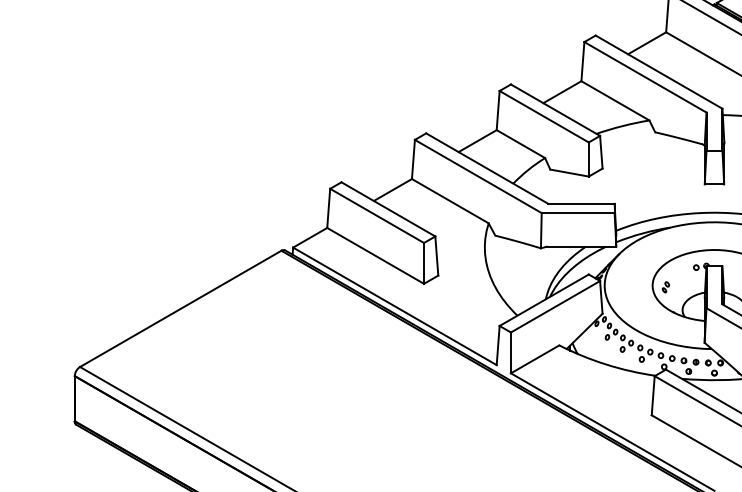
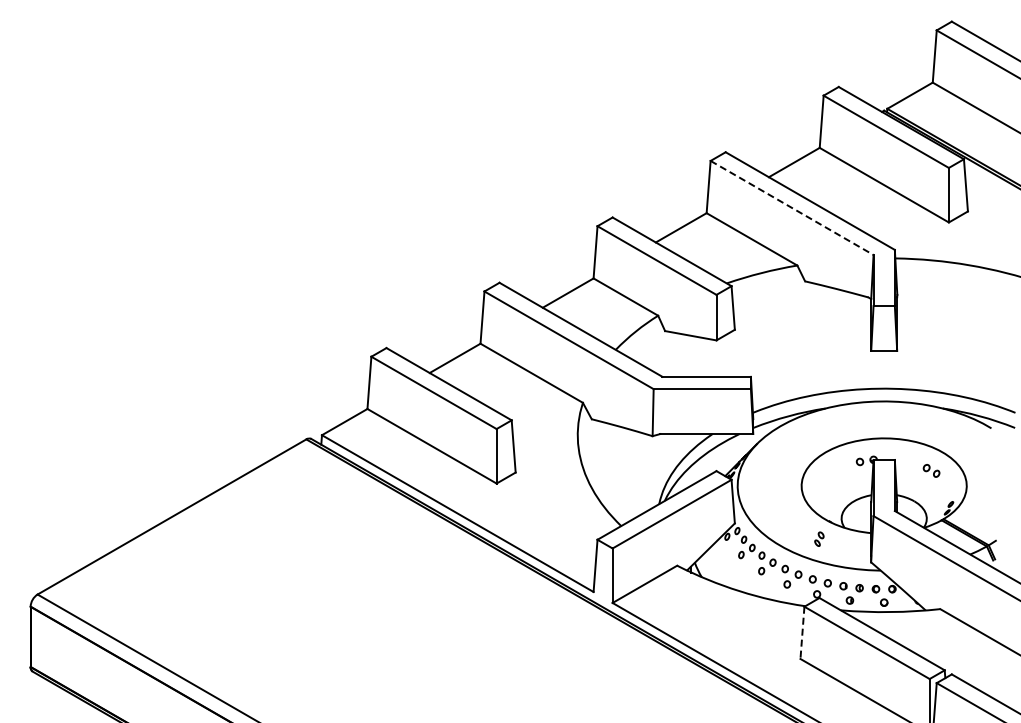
line: (645, 77) -> (792, 208), solid -> dashed
part: (665, 286) -> (819, 538), moved
line: (653, 396) -> (802, 633), solid -> dashed

